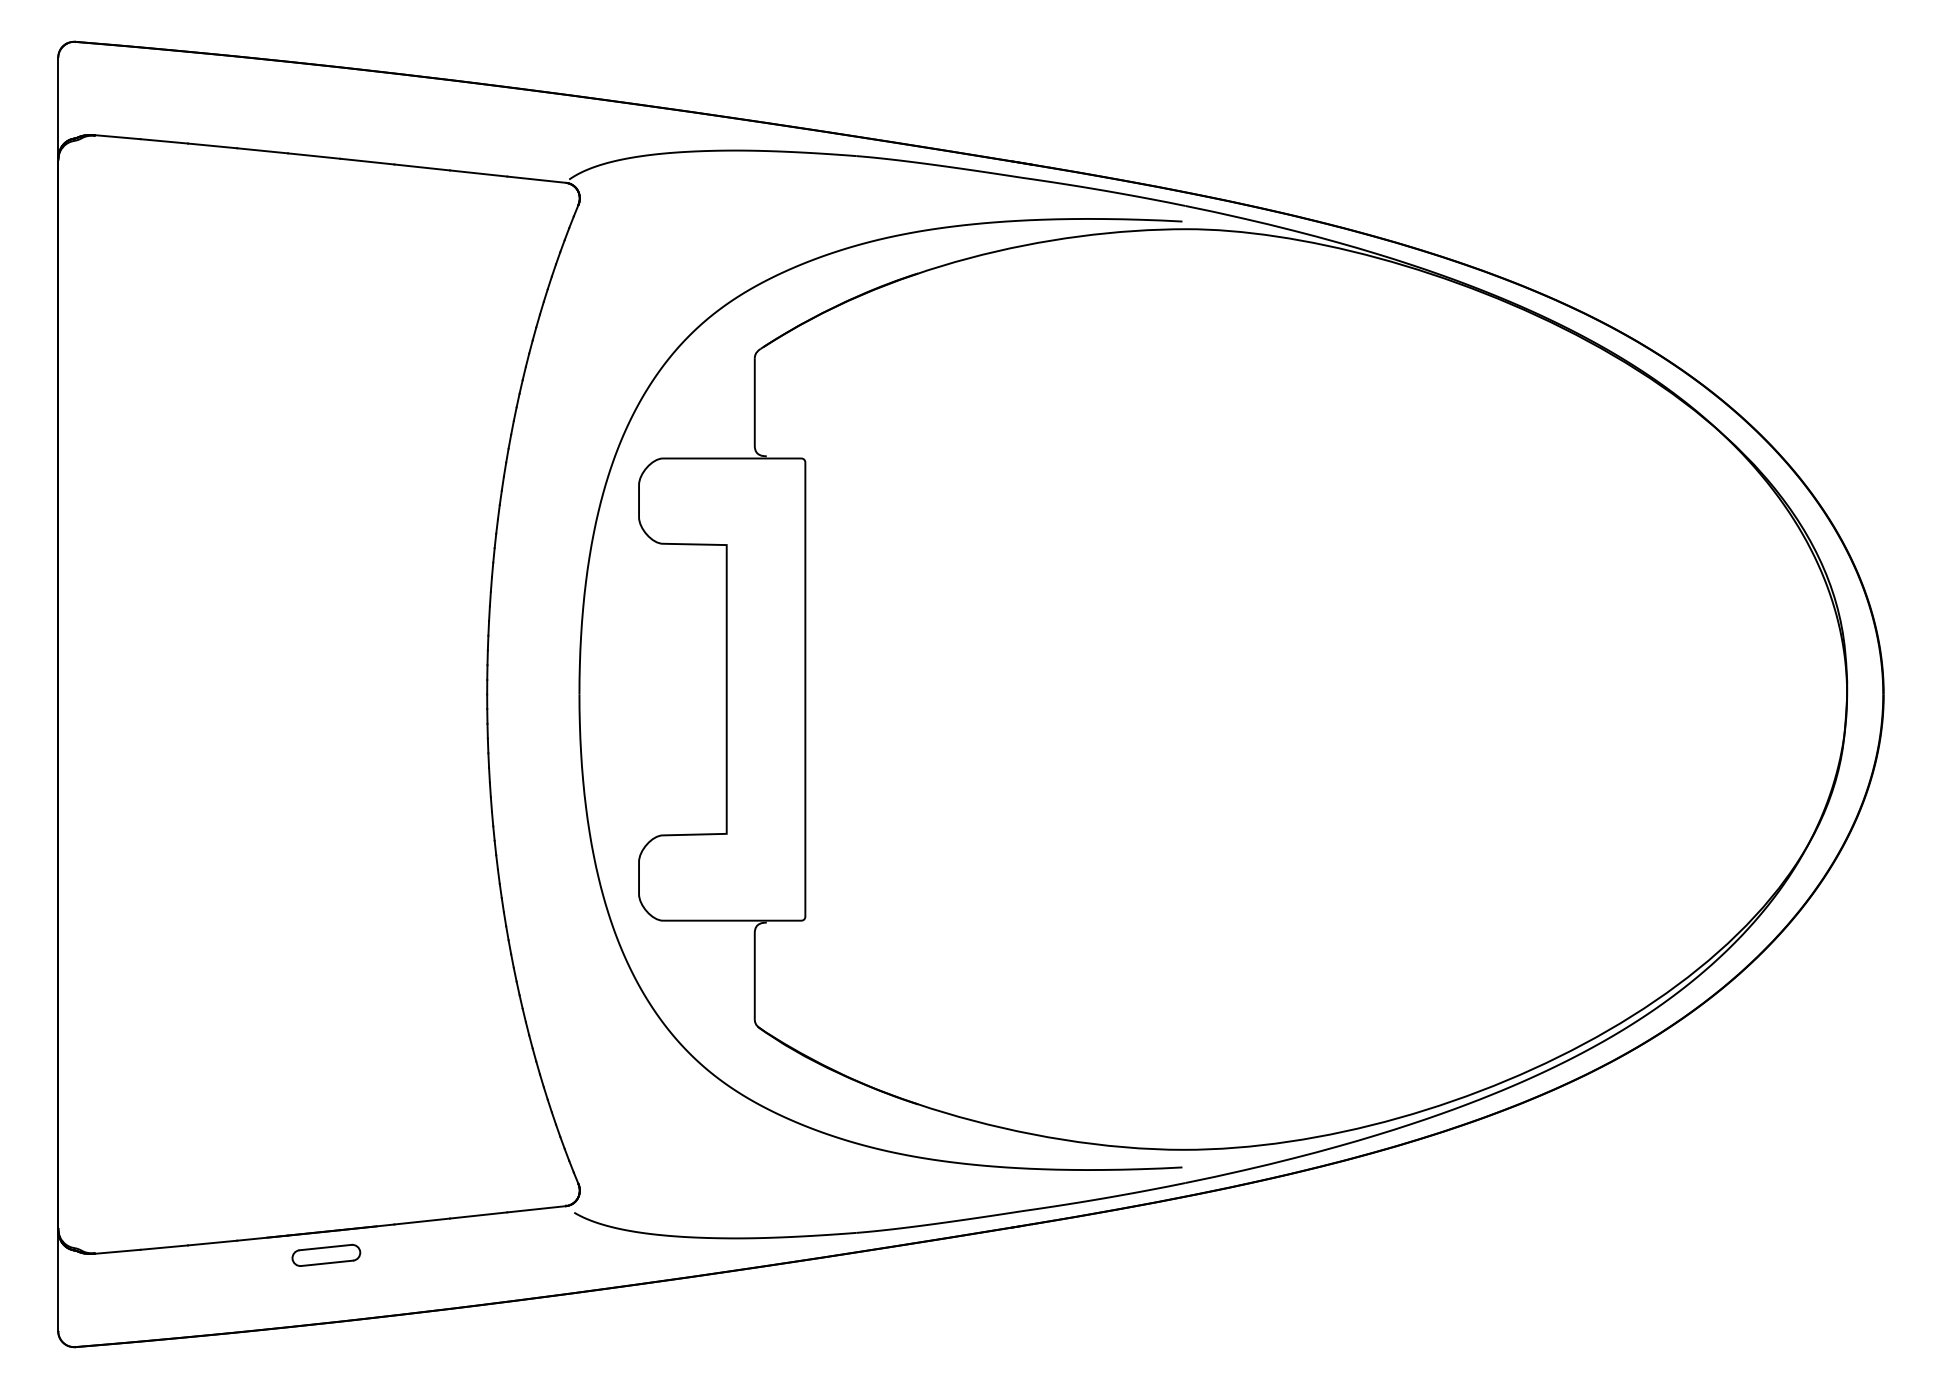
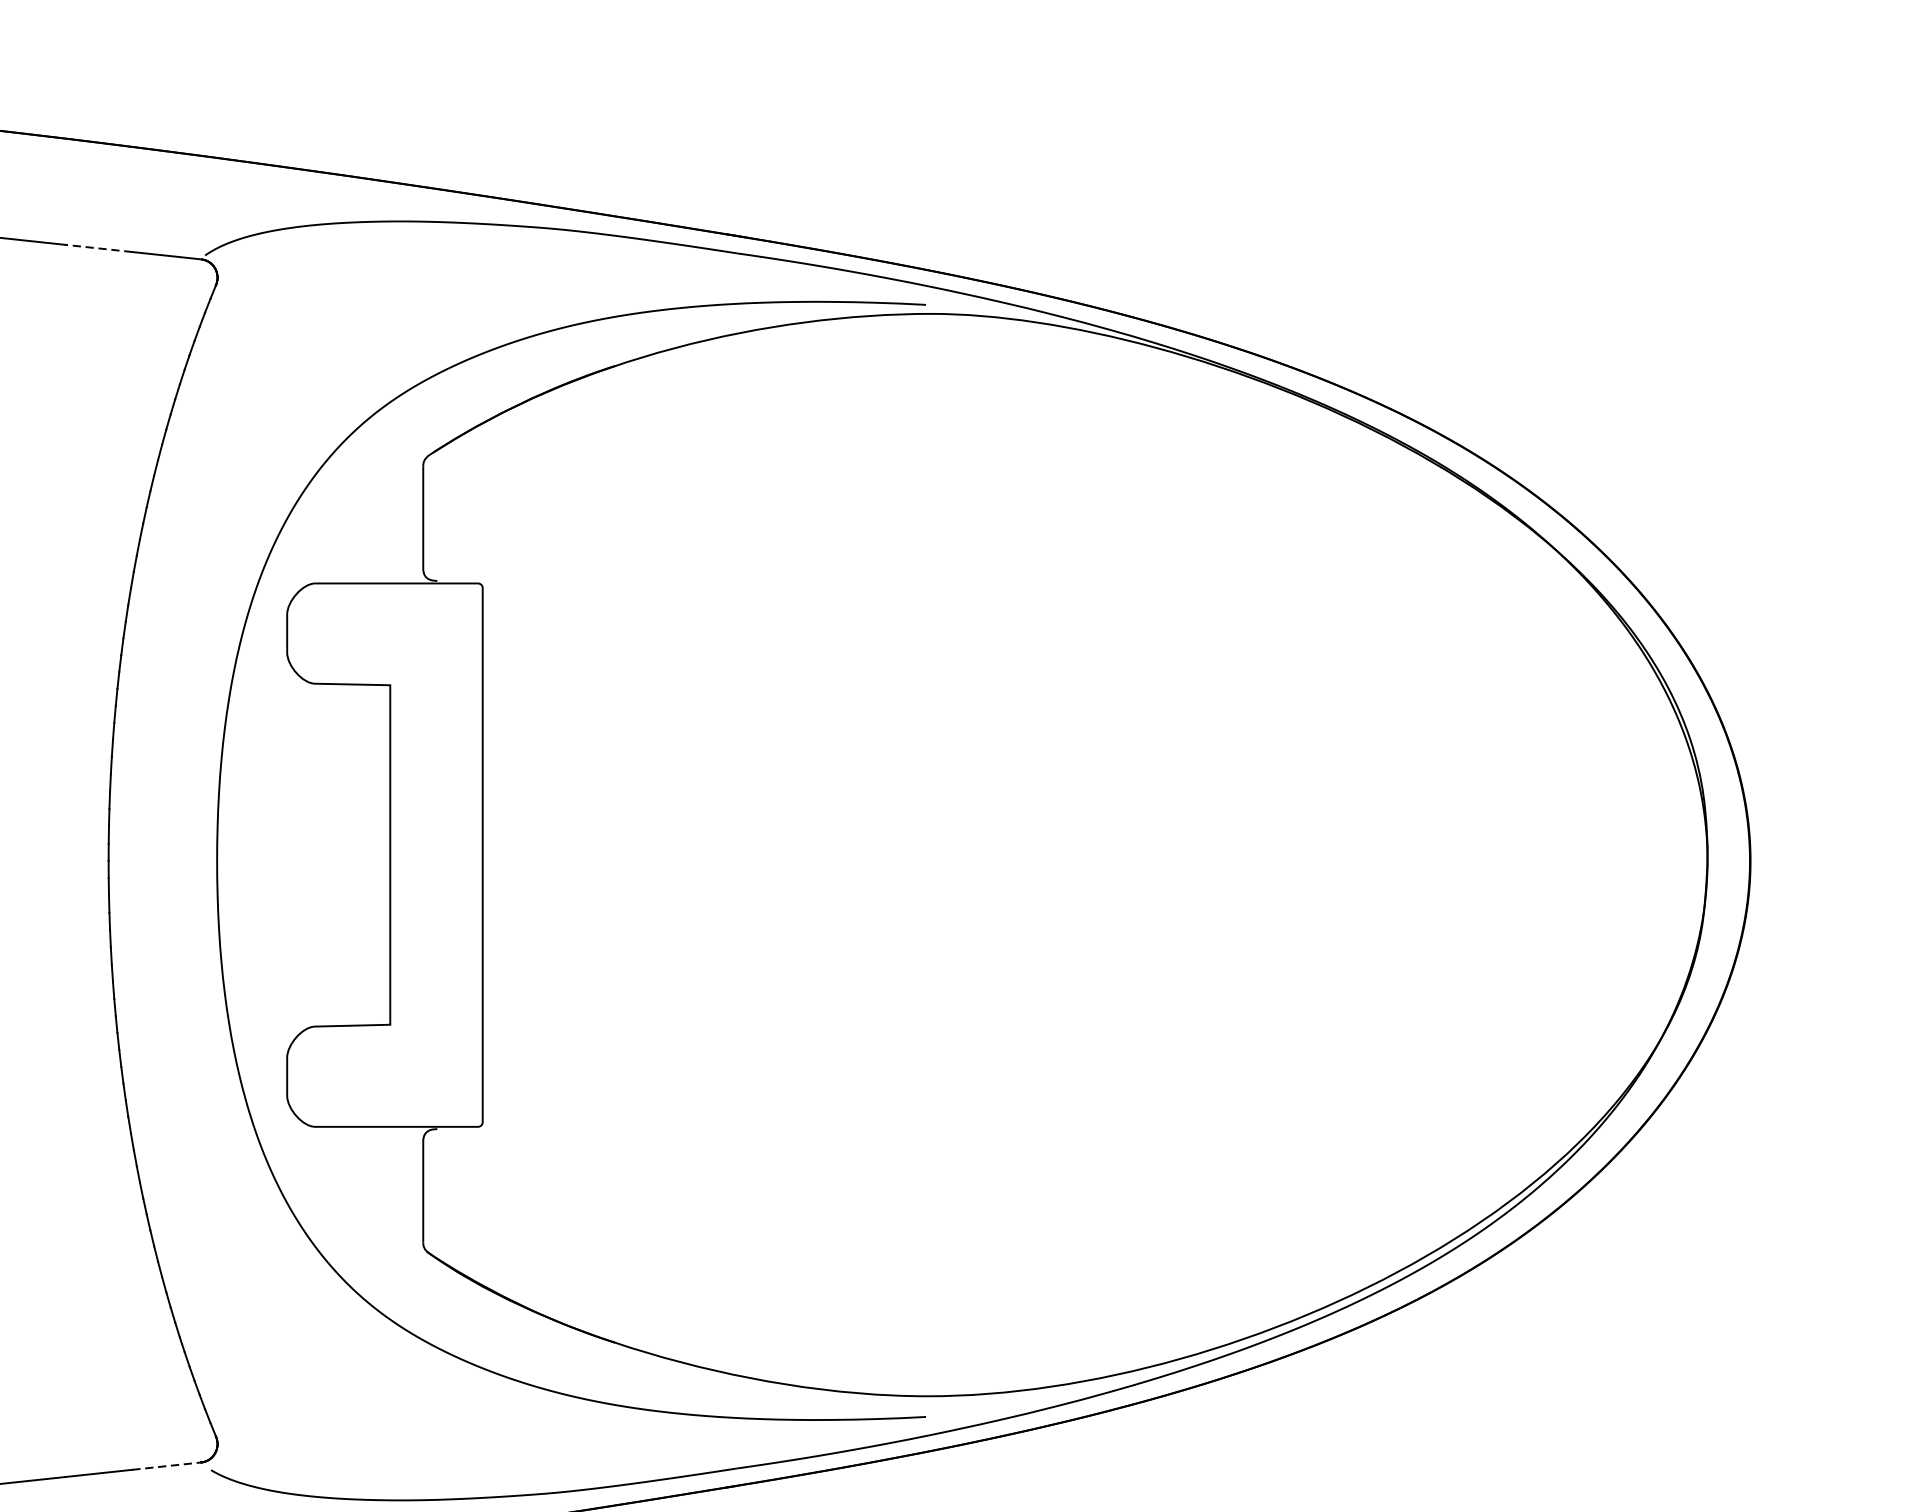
line: (478, 173) -> (98, 248), solid -> dashed
line: (537, 1209) -> (167, 1466), solid -> dashed

